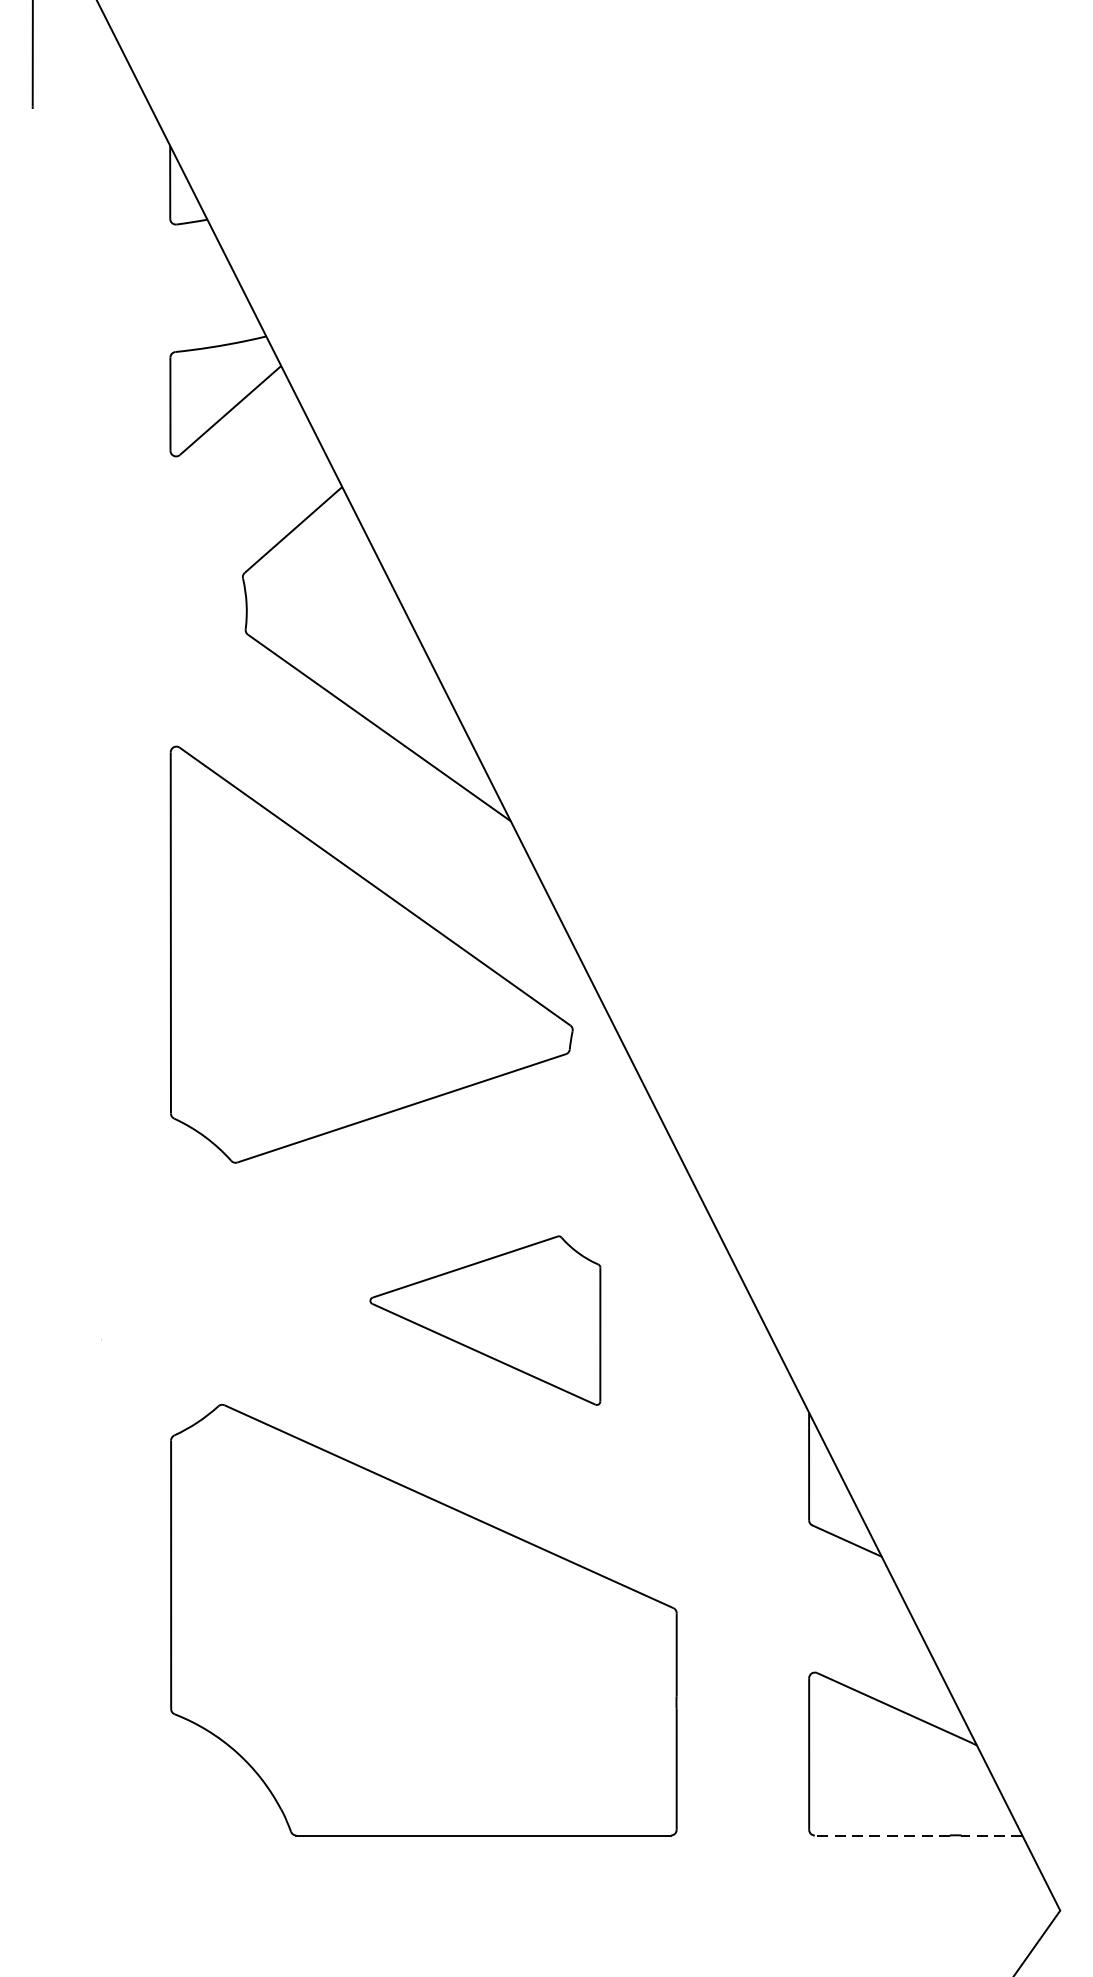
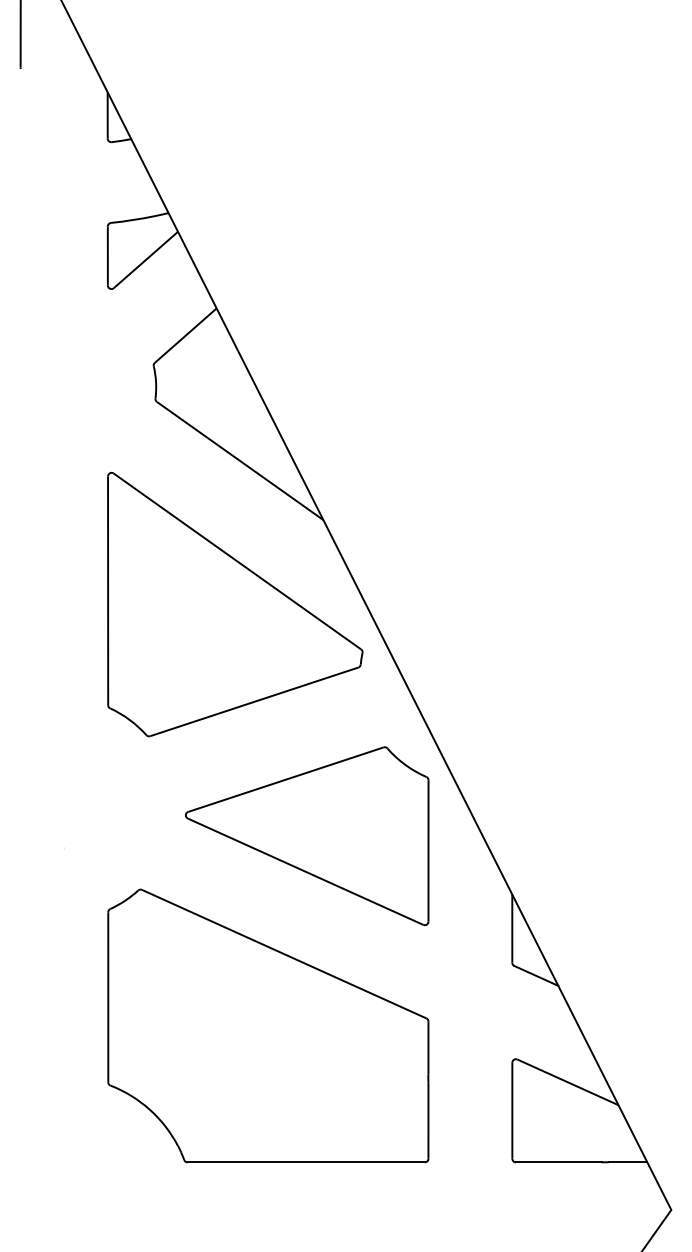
part: (485, 1320) -> (307, 836), size x1.67
line: (882, 1835) -> (558, 1162), dashed -> solid
line: (991, 1835) -> (627, 1162), dashed -> solid

